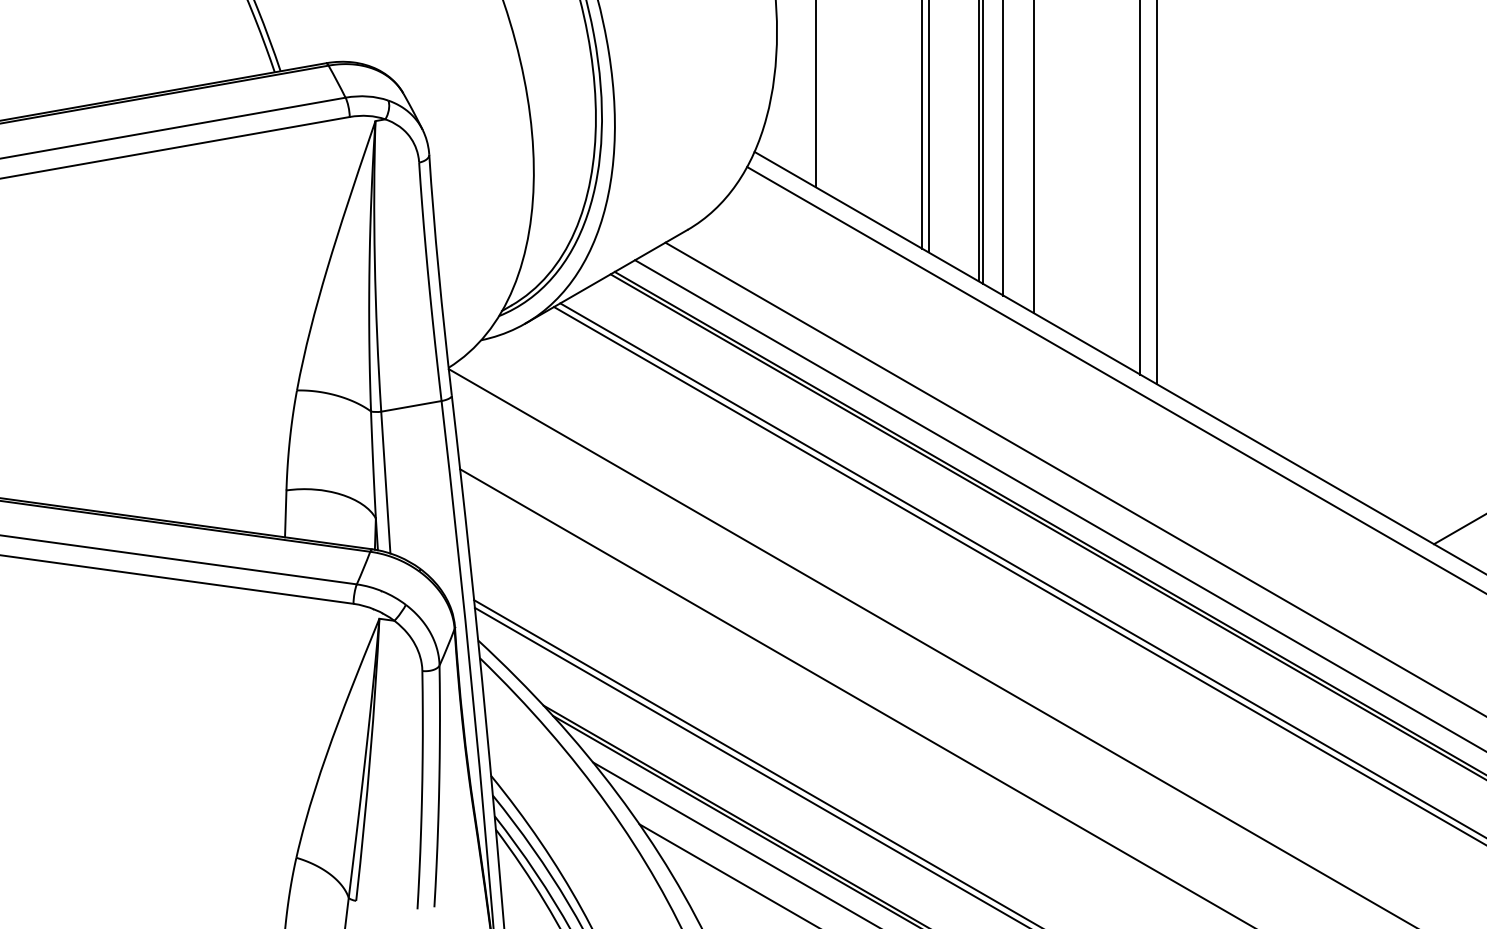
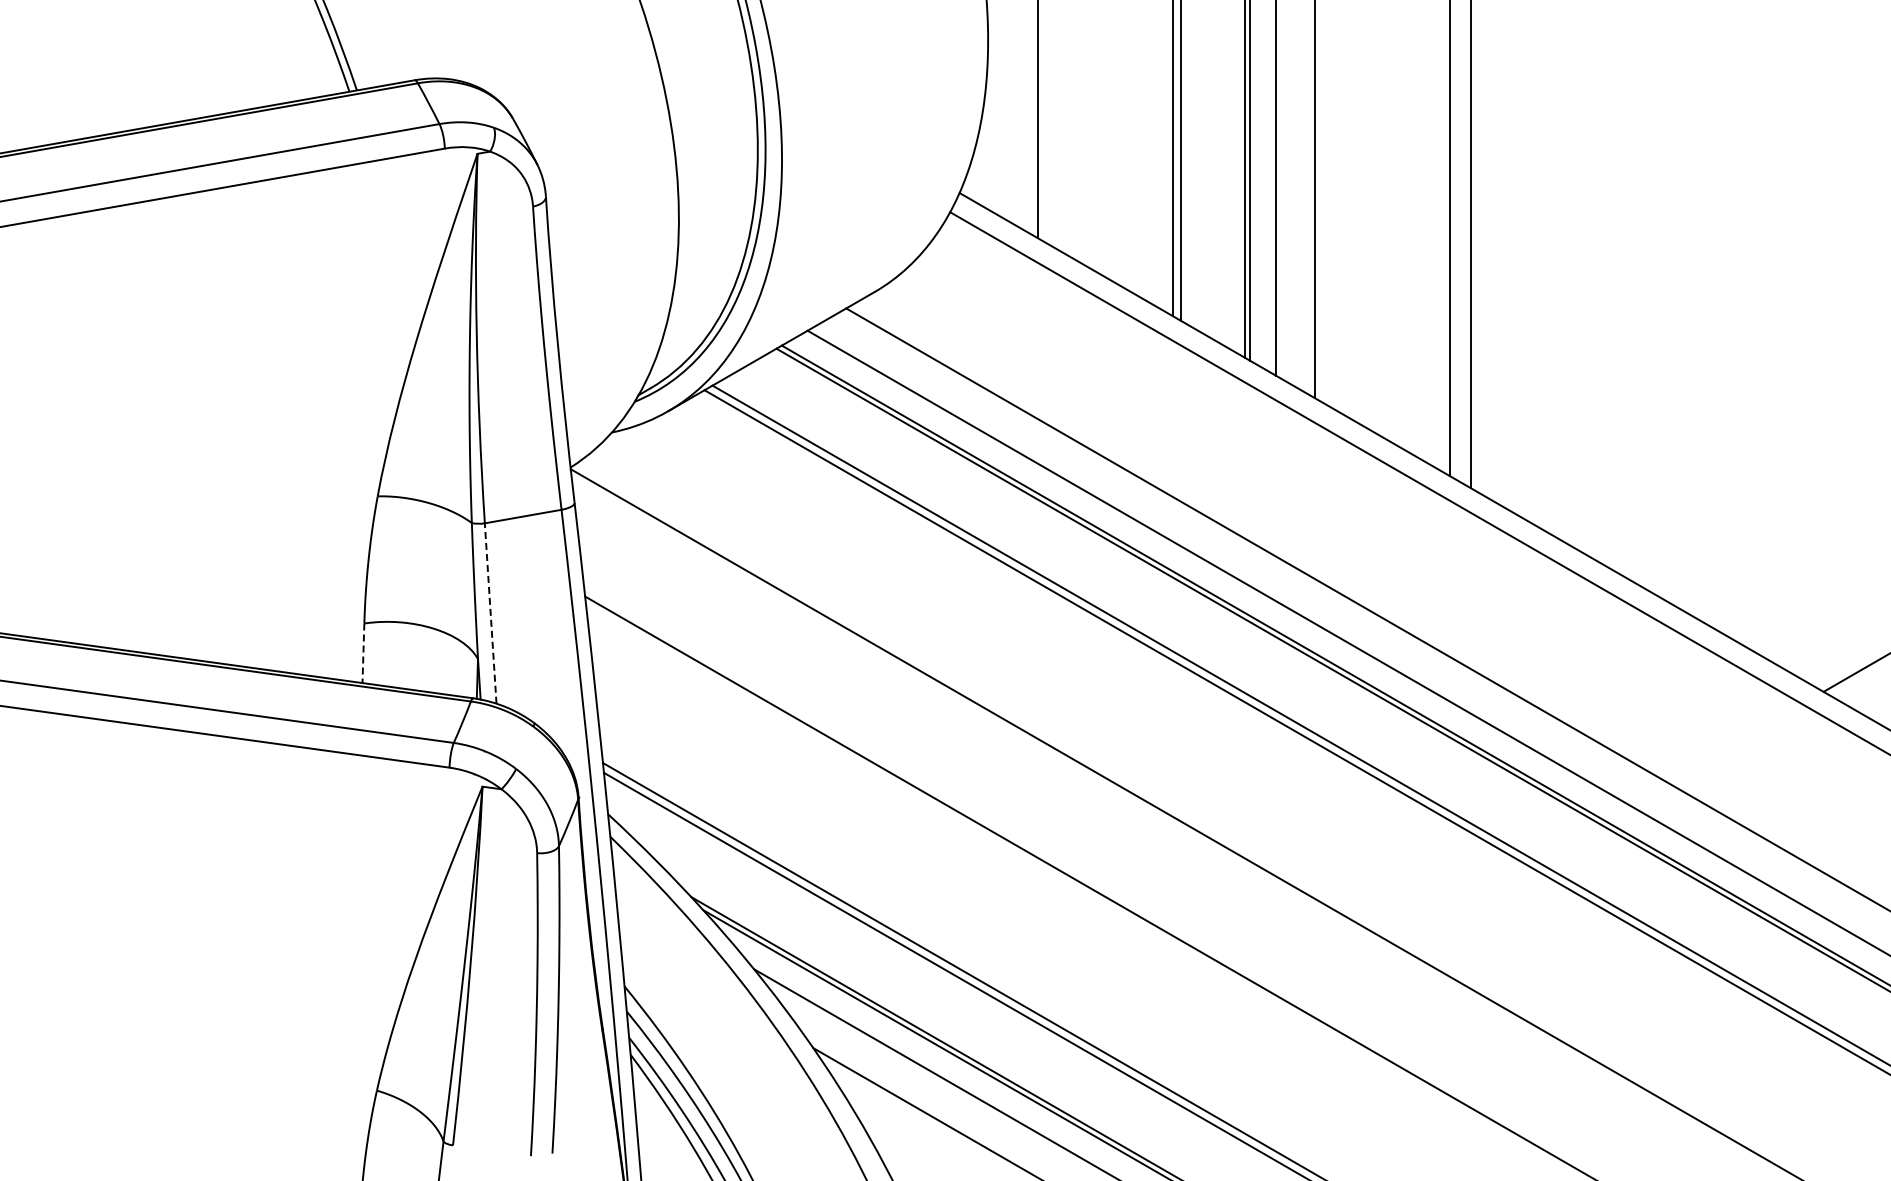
line: (385, 482) -> (490, 613), solid -> dashed
line: (285, 514) -> (363, 653), solid -> dashed

